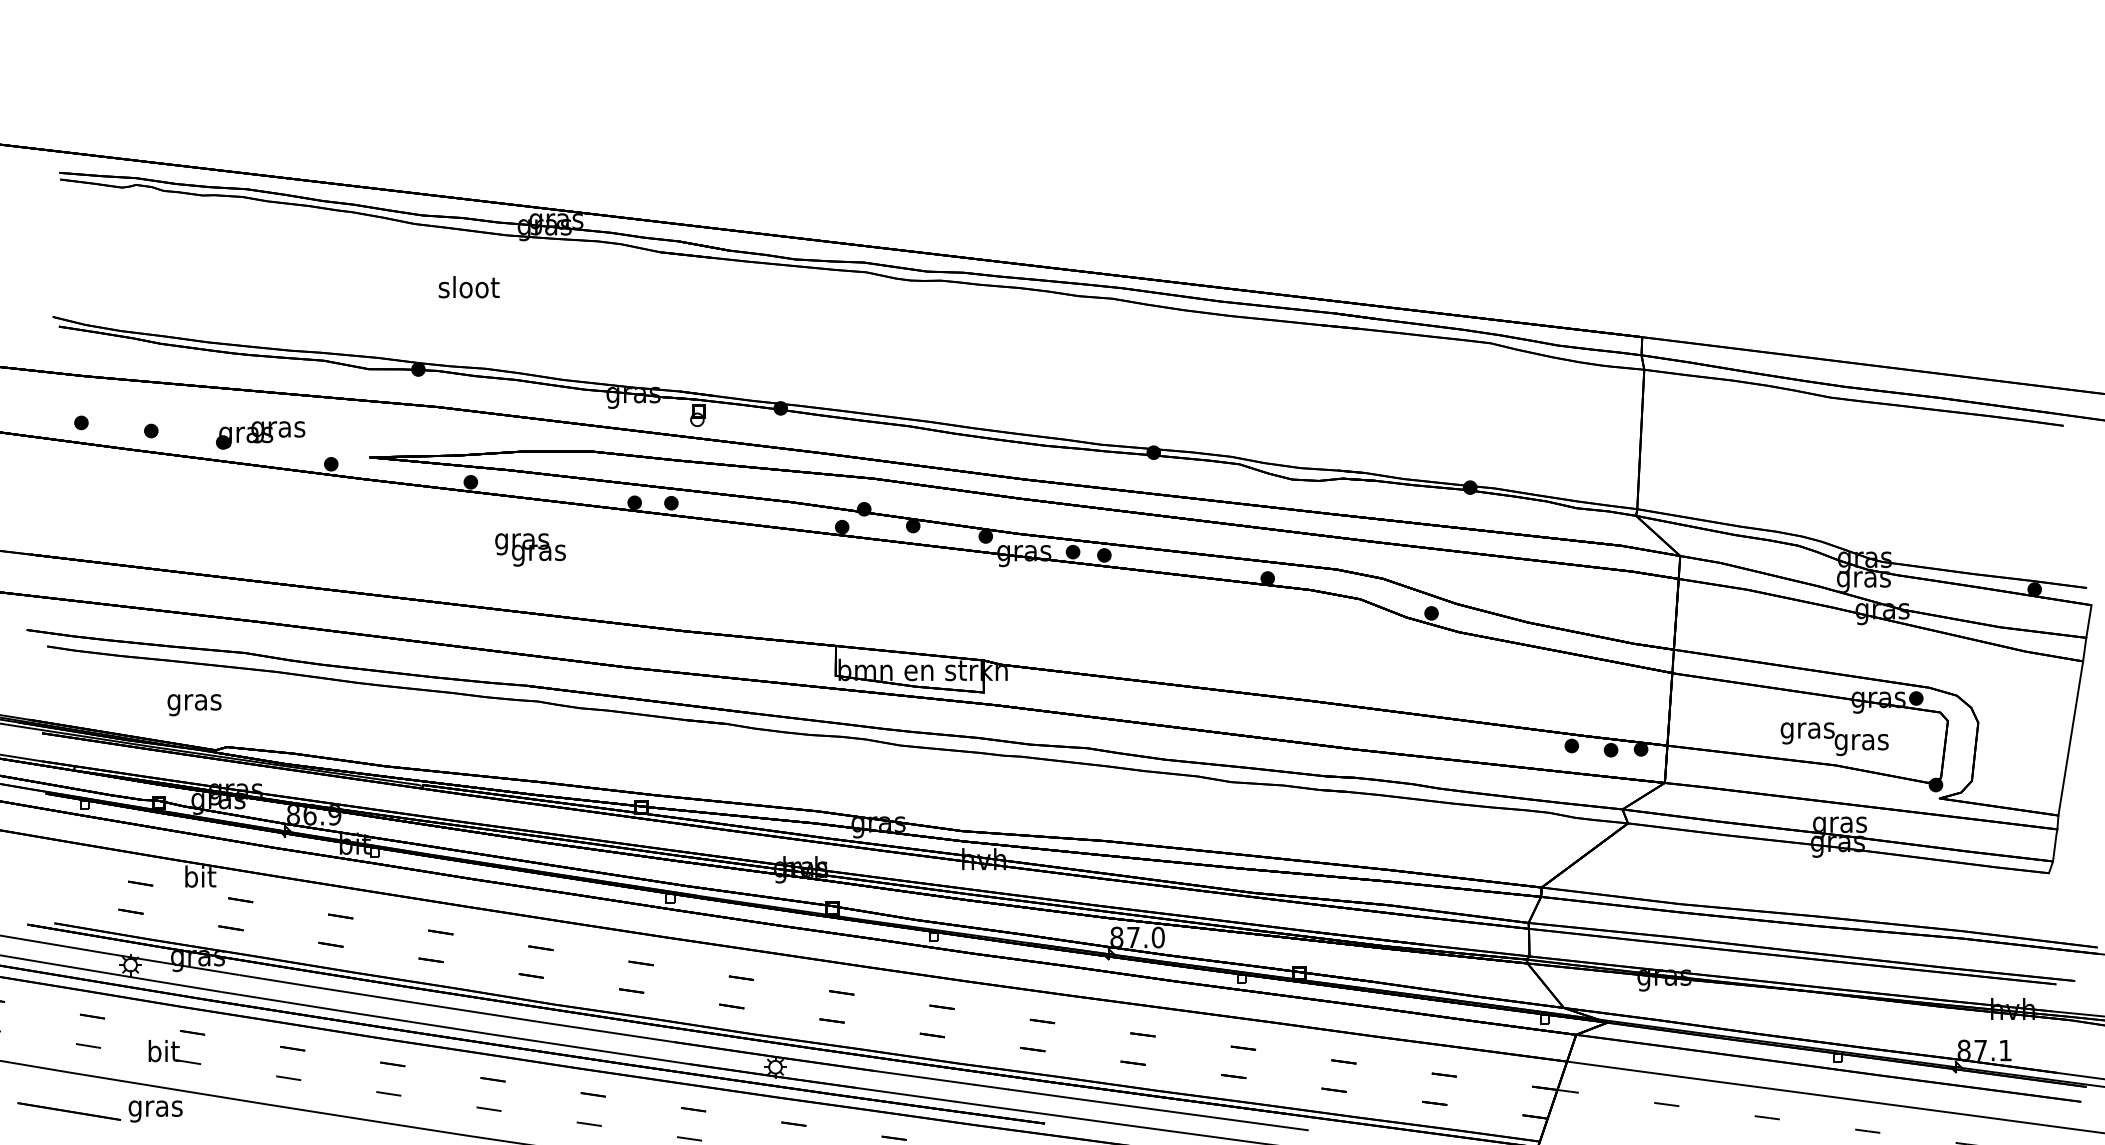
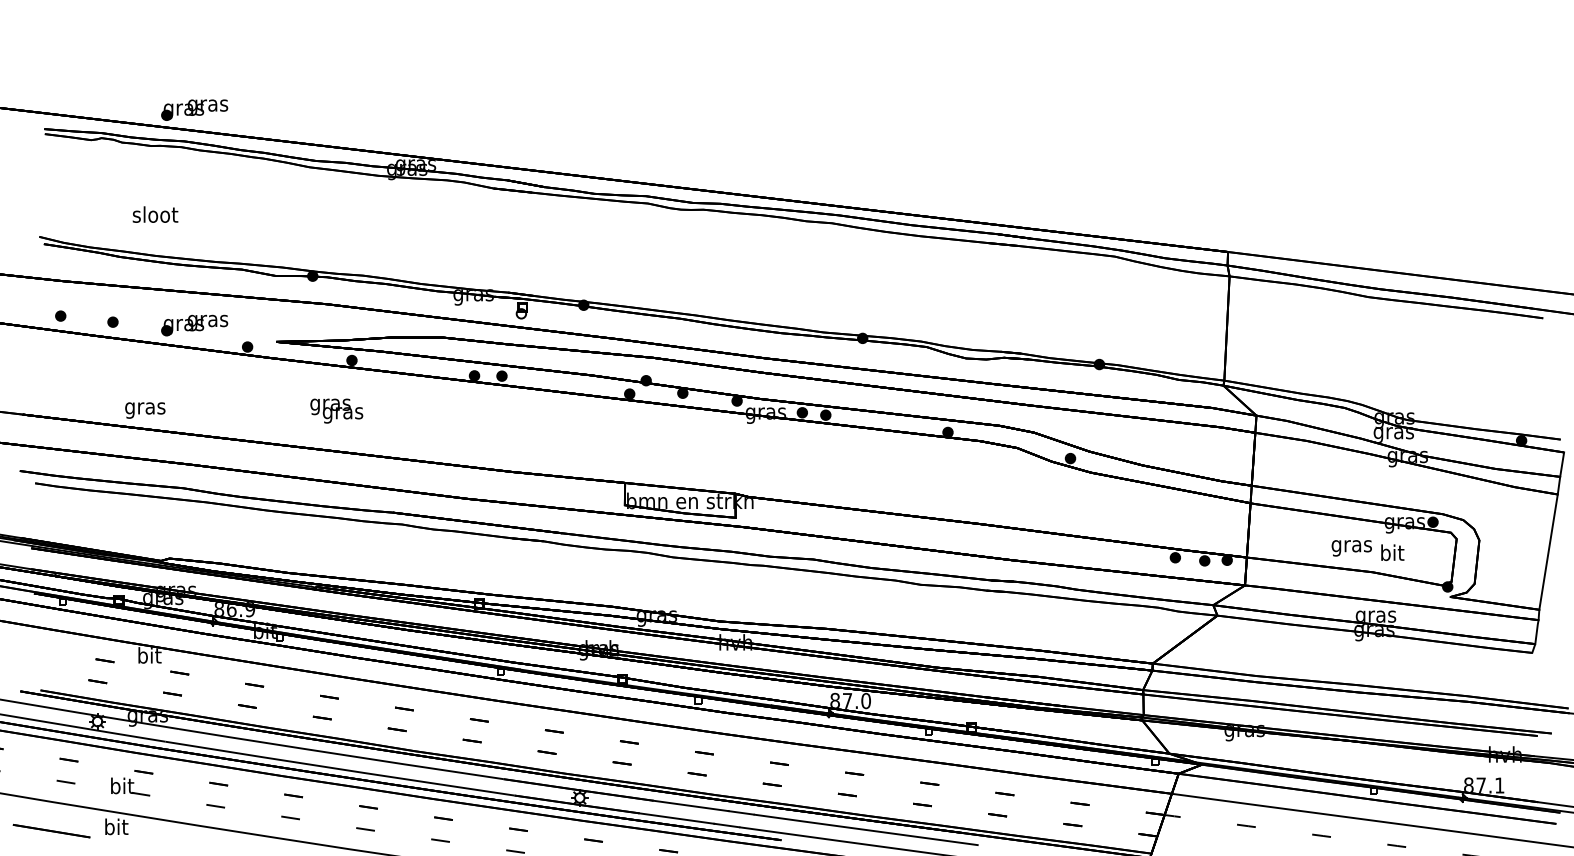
part: (260, 147) -> (194, 110), added
text: (468, 287) -> (155, 214), moved
text: (530, 549) -> (336, 410), moved
text: (194, 705) -> (145, 410), moved
text: (1861, 742) -> (1392, 555), gras -> bit
text: (155, 1108) -> (116, 828), gras -> bit

